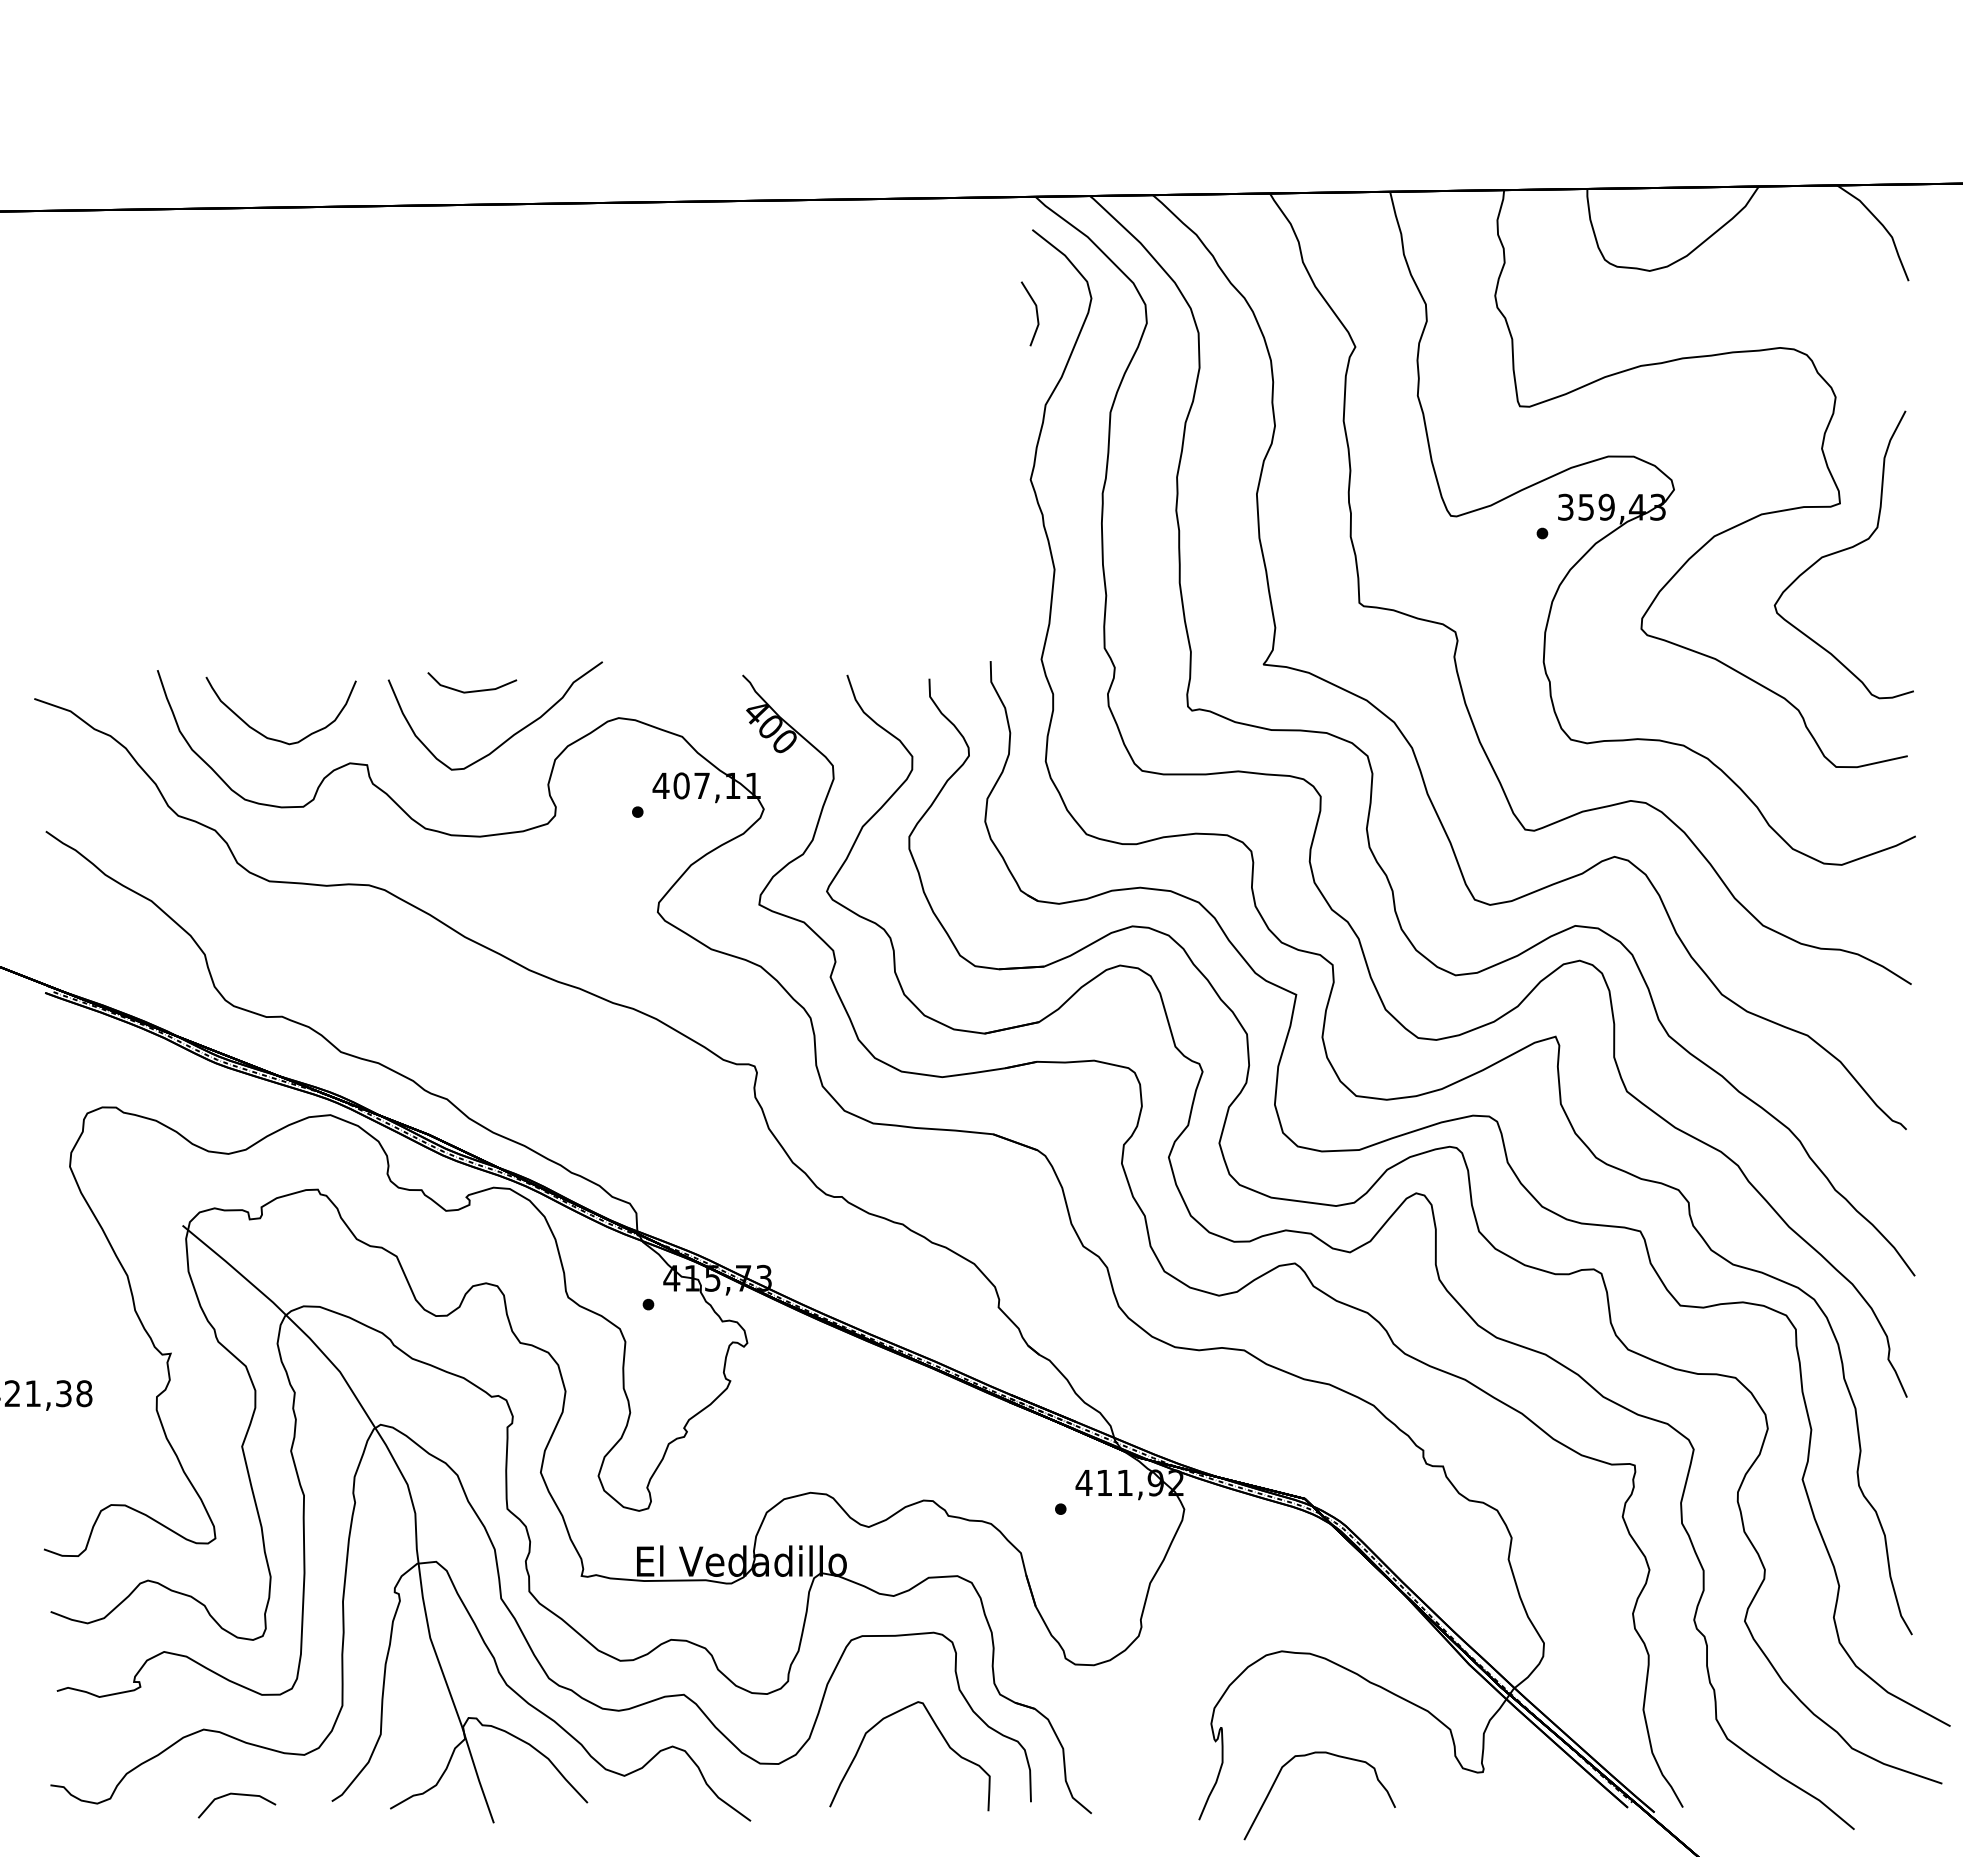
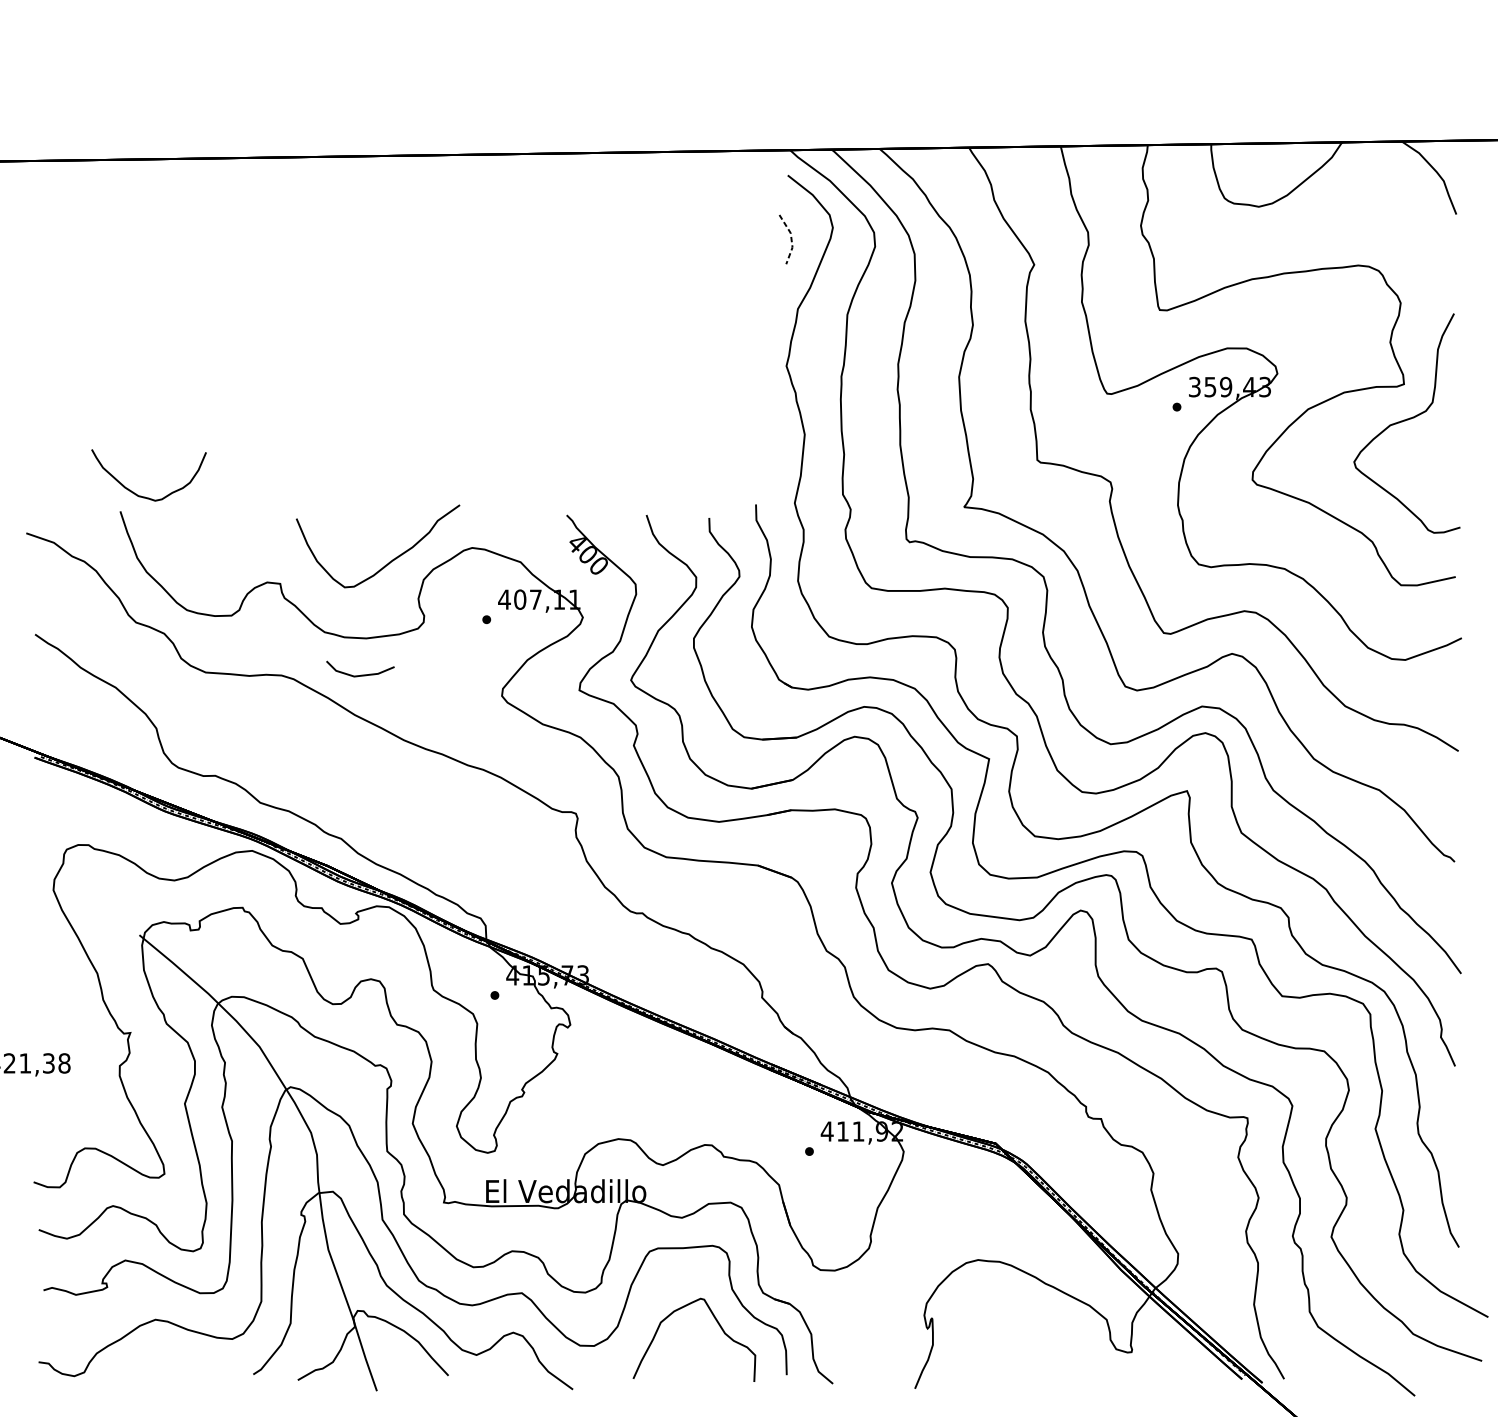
line: (1037, 312) -> (791, 238), solid -> dashed
line: (472, 690) -> (360, 674), moved
curve: (273, 738) -> (143, 496), moved
curve: (1309, 1755) -> (999, 1339), removed
line: (237, 1795) -> (181, 1370), removed

